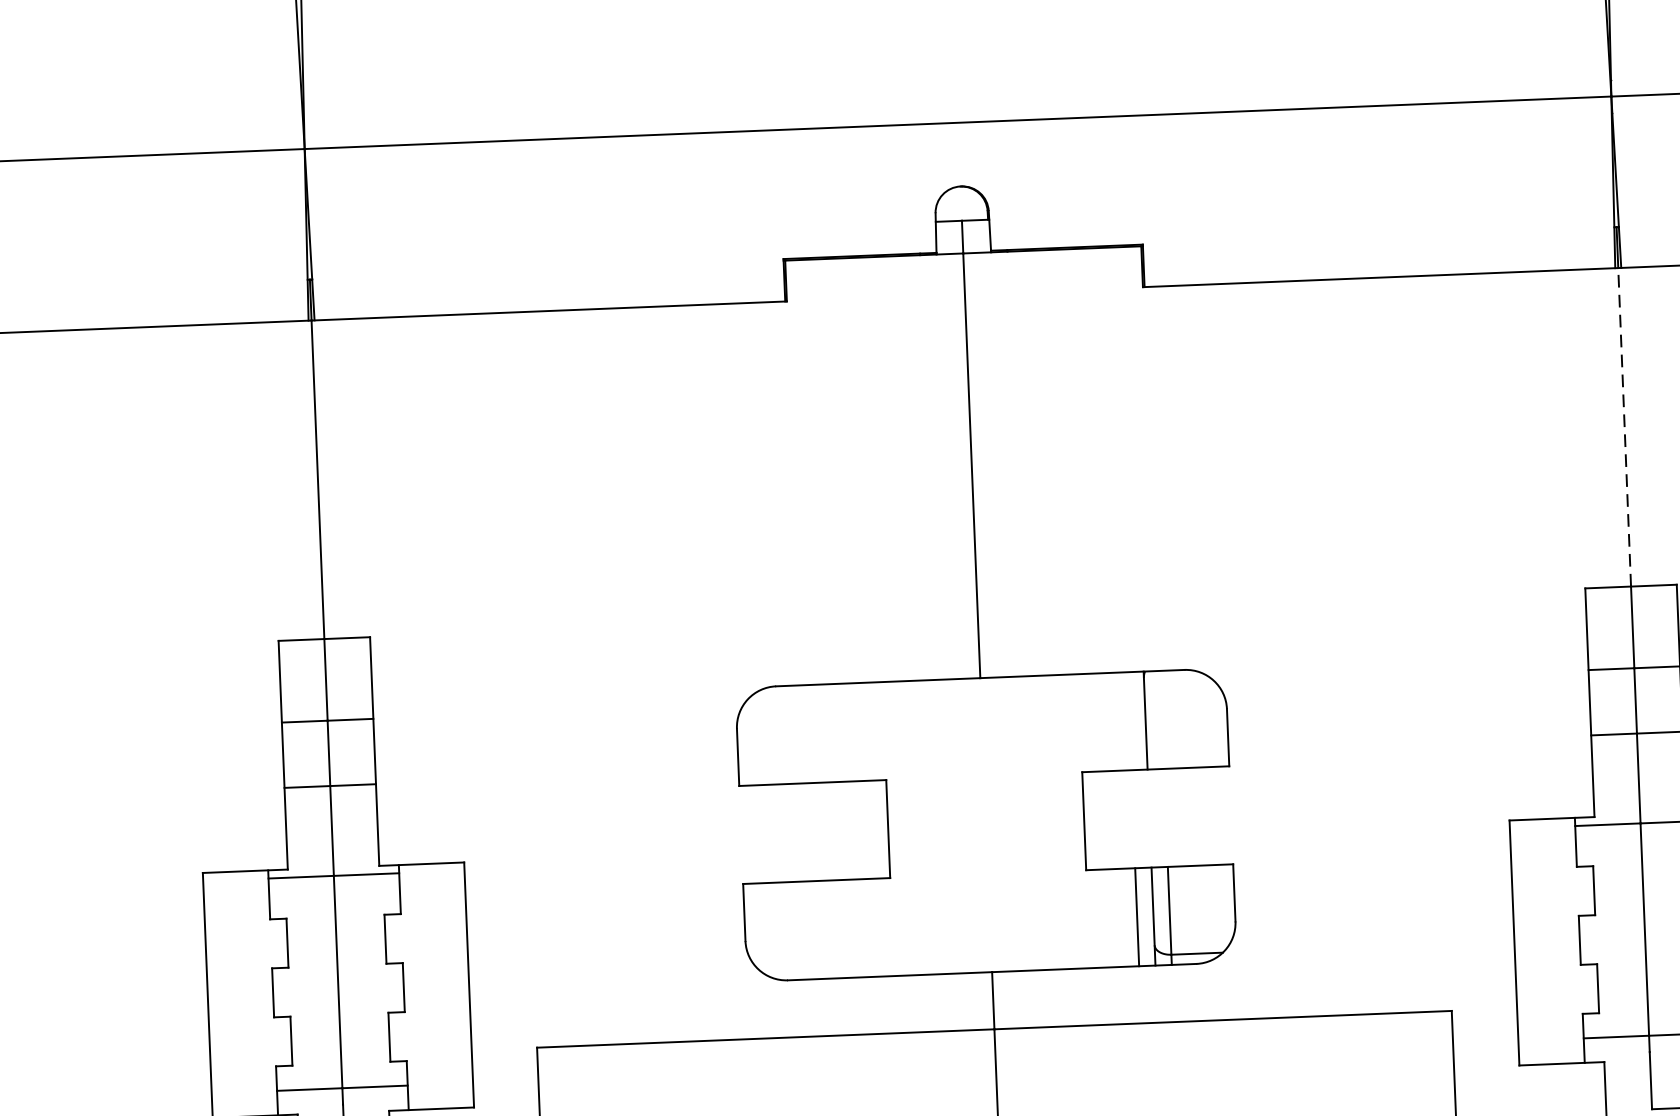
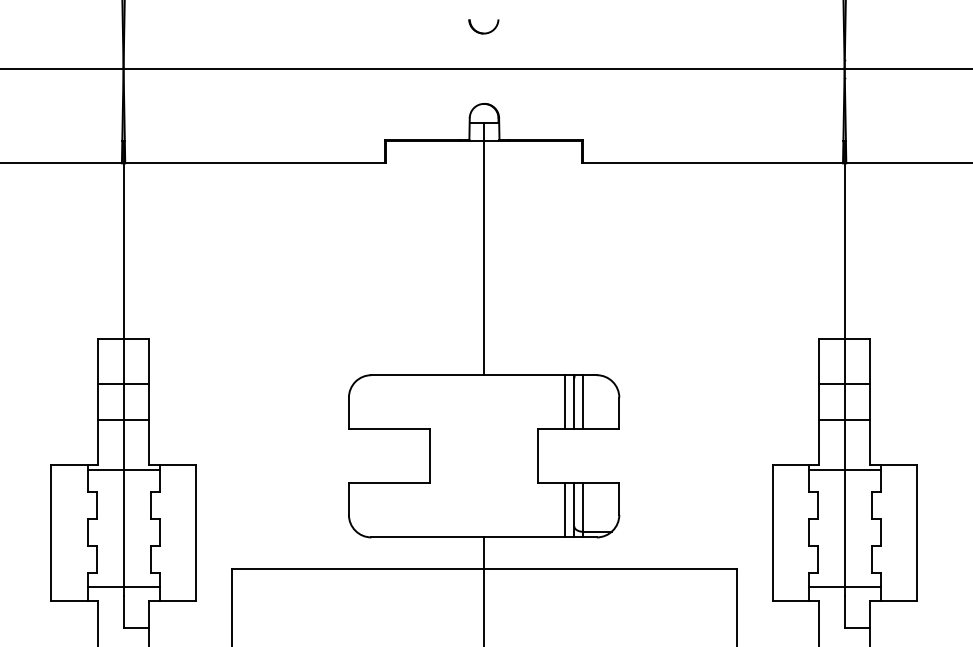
part: (953, 46) -> (483, 26), added
line: (1624, 427) -> (844, 251), dashed -> solid
line: (1162, 720) -> (583, 402), added
line: (1129, 721) -> (565, 402), added

